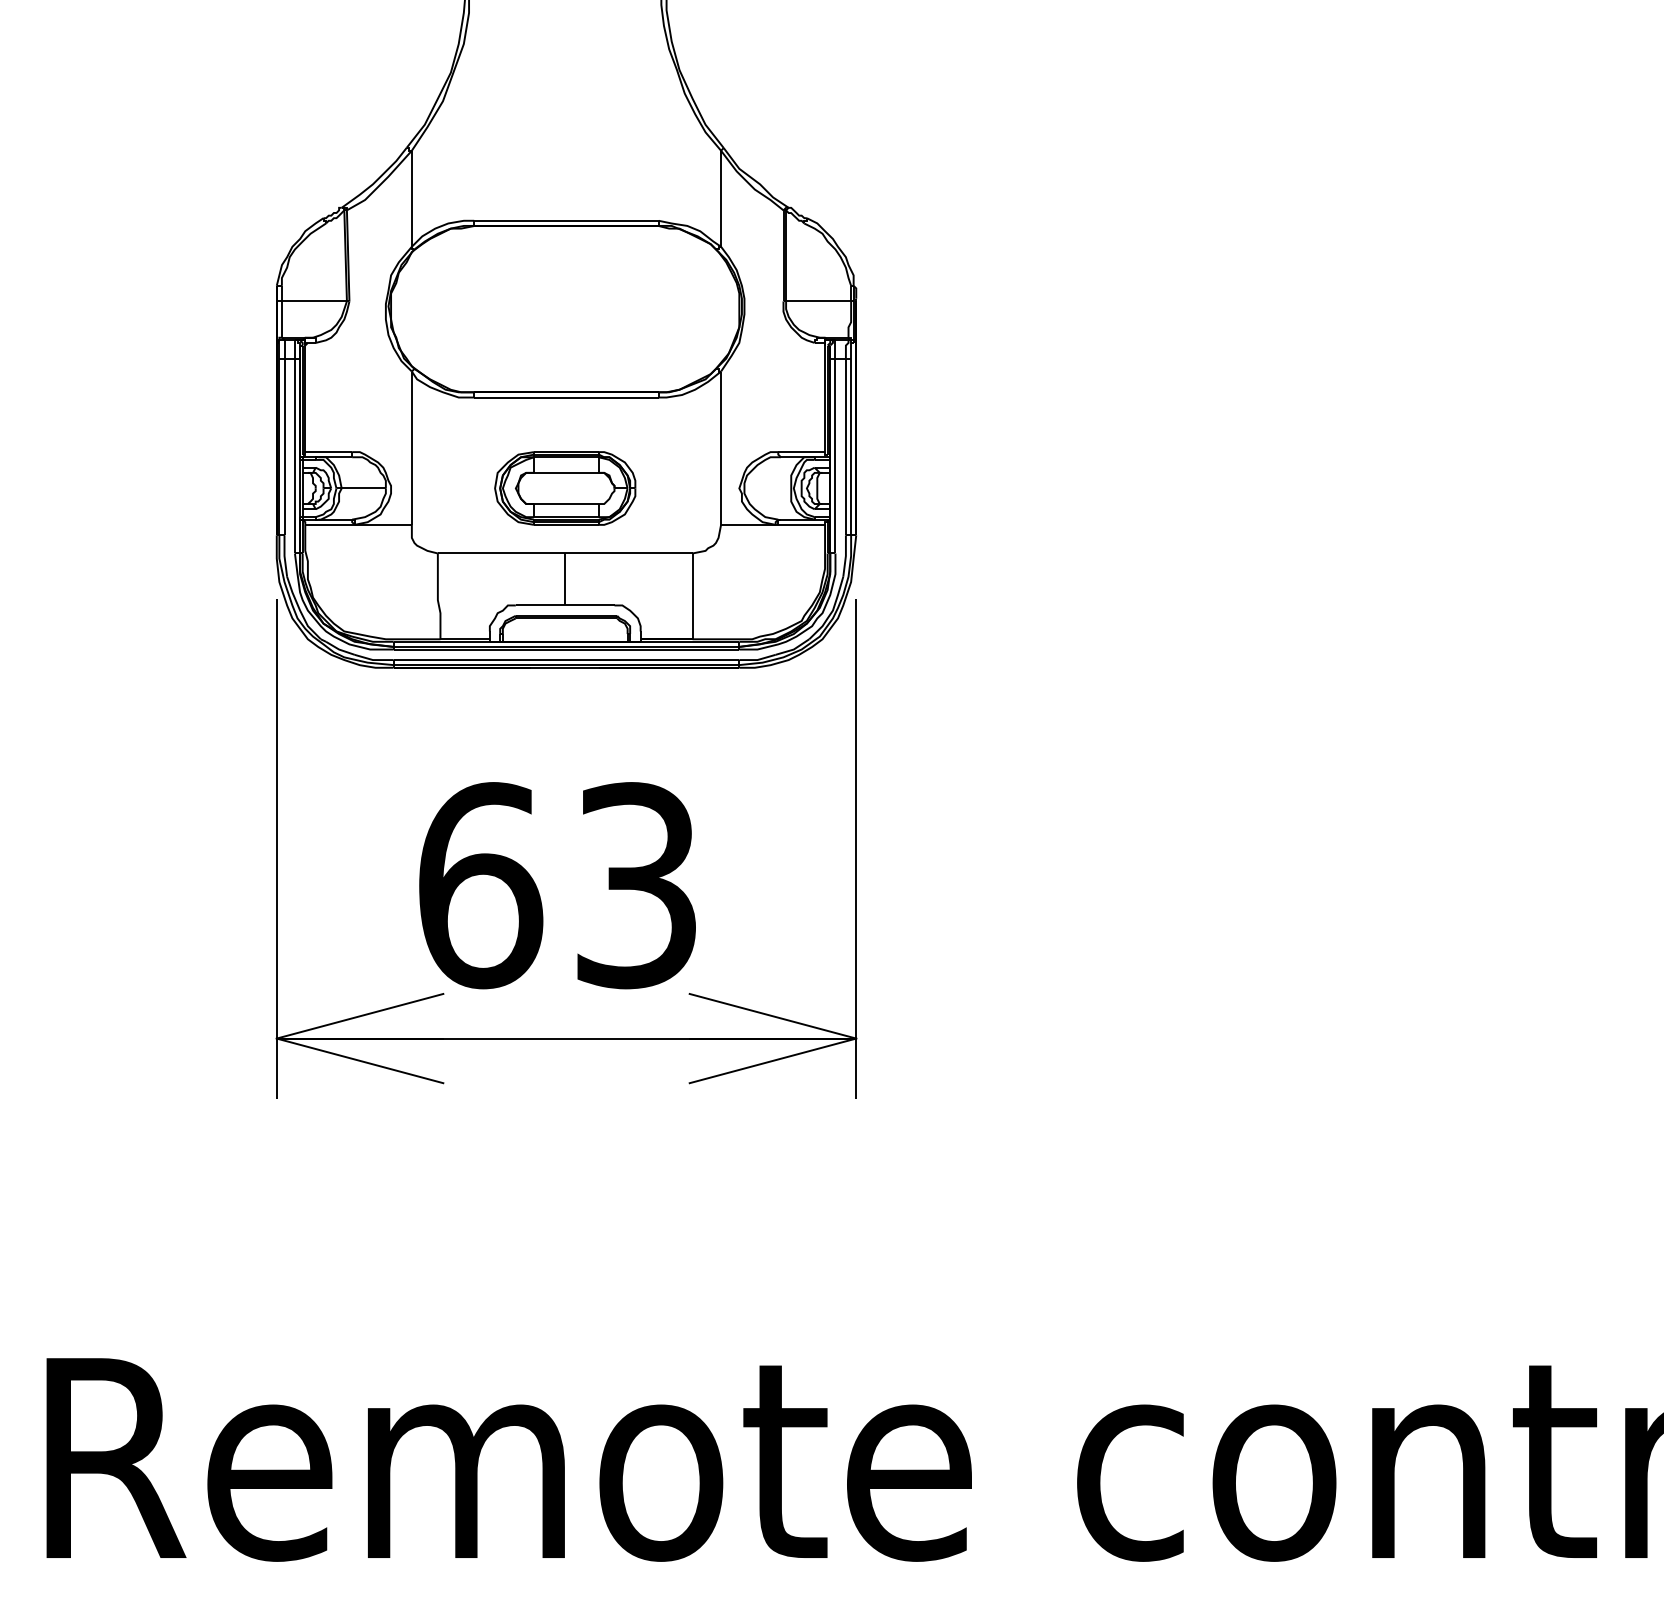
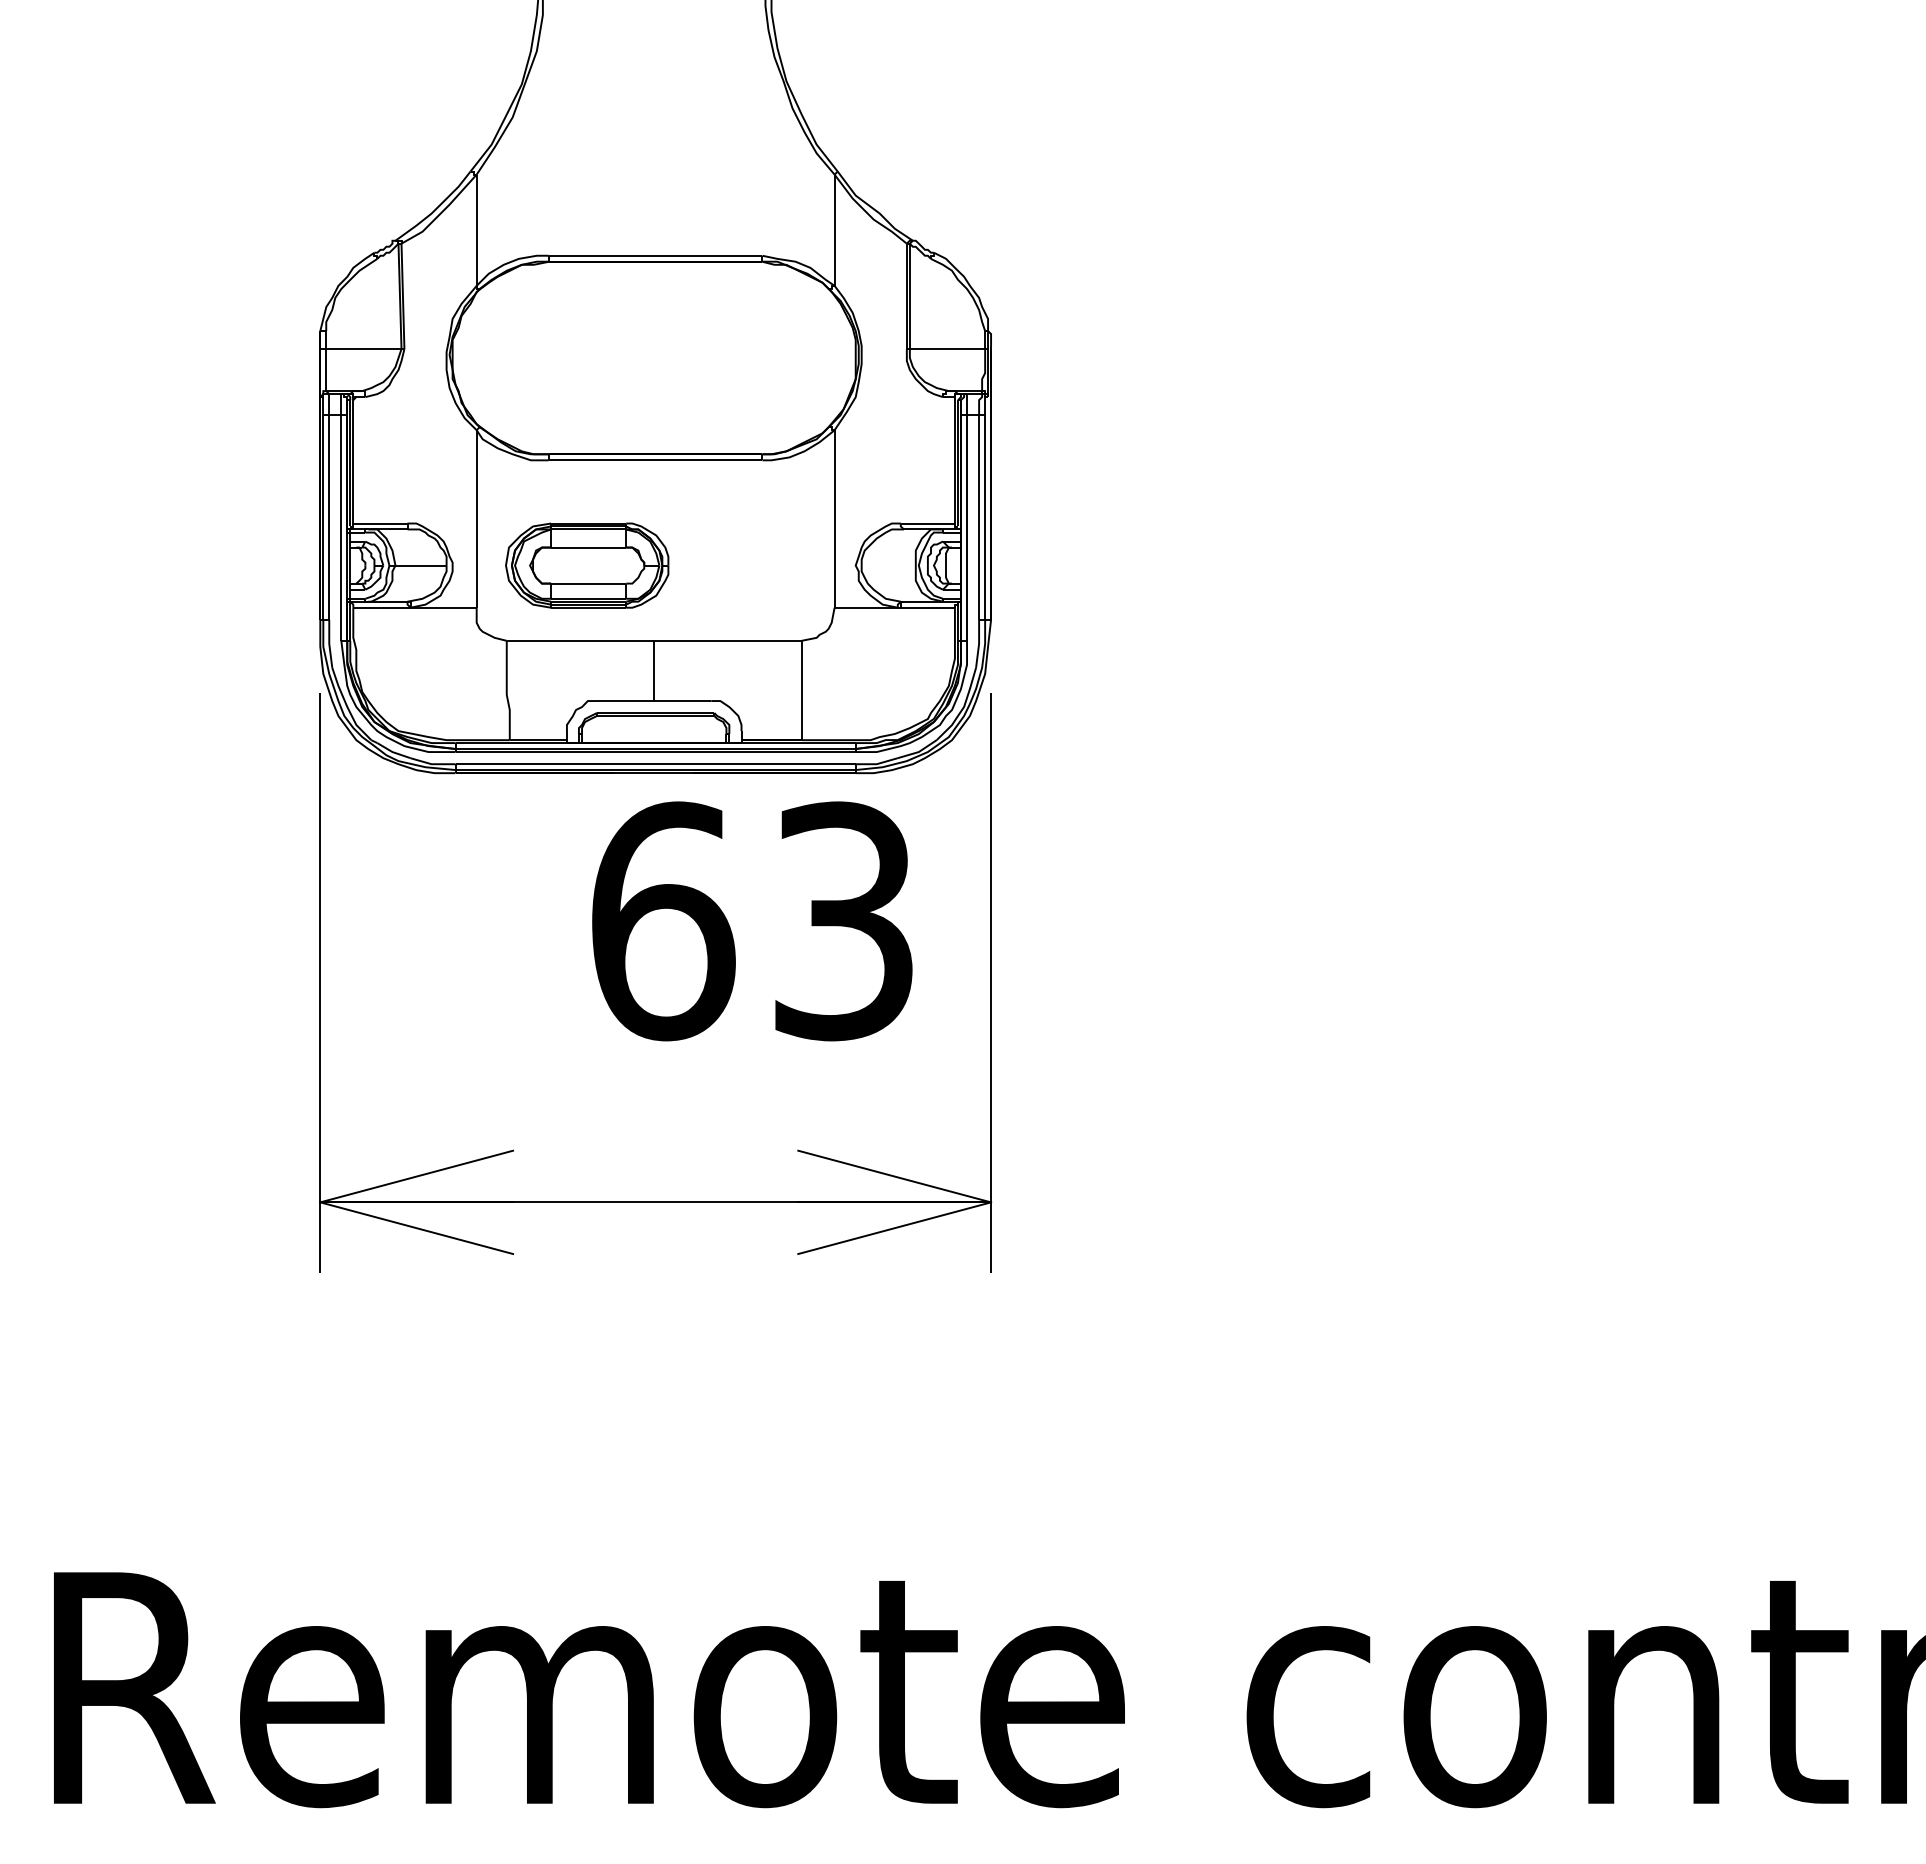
part: (565, 488) -> (587, 565), moved
text: (557, 885) -> (752, 921), moved

